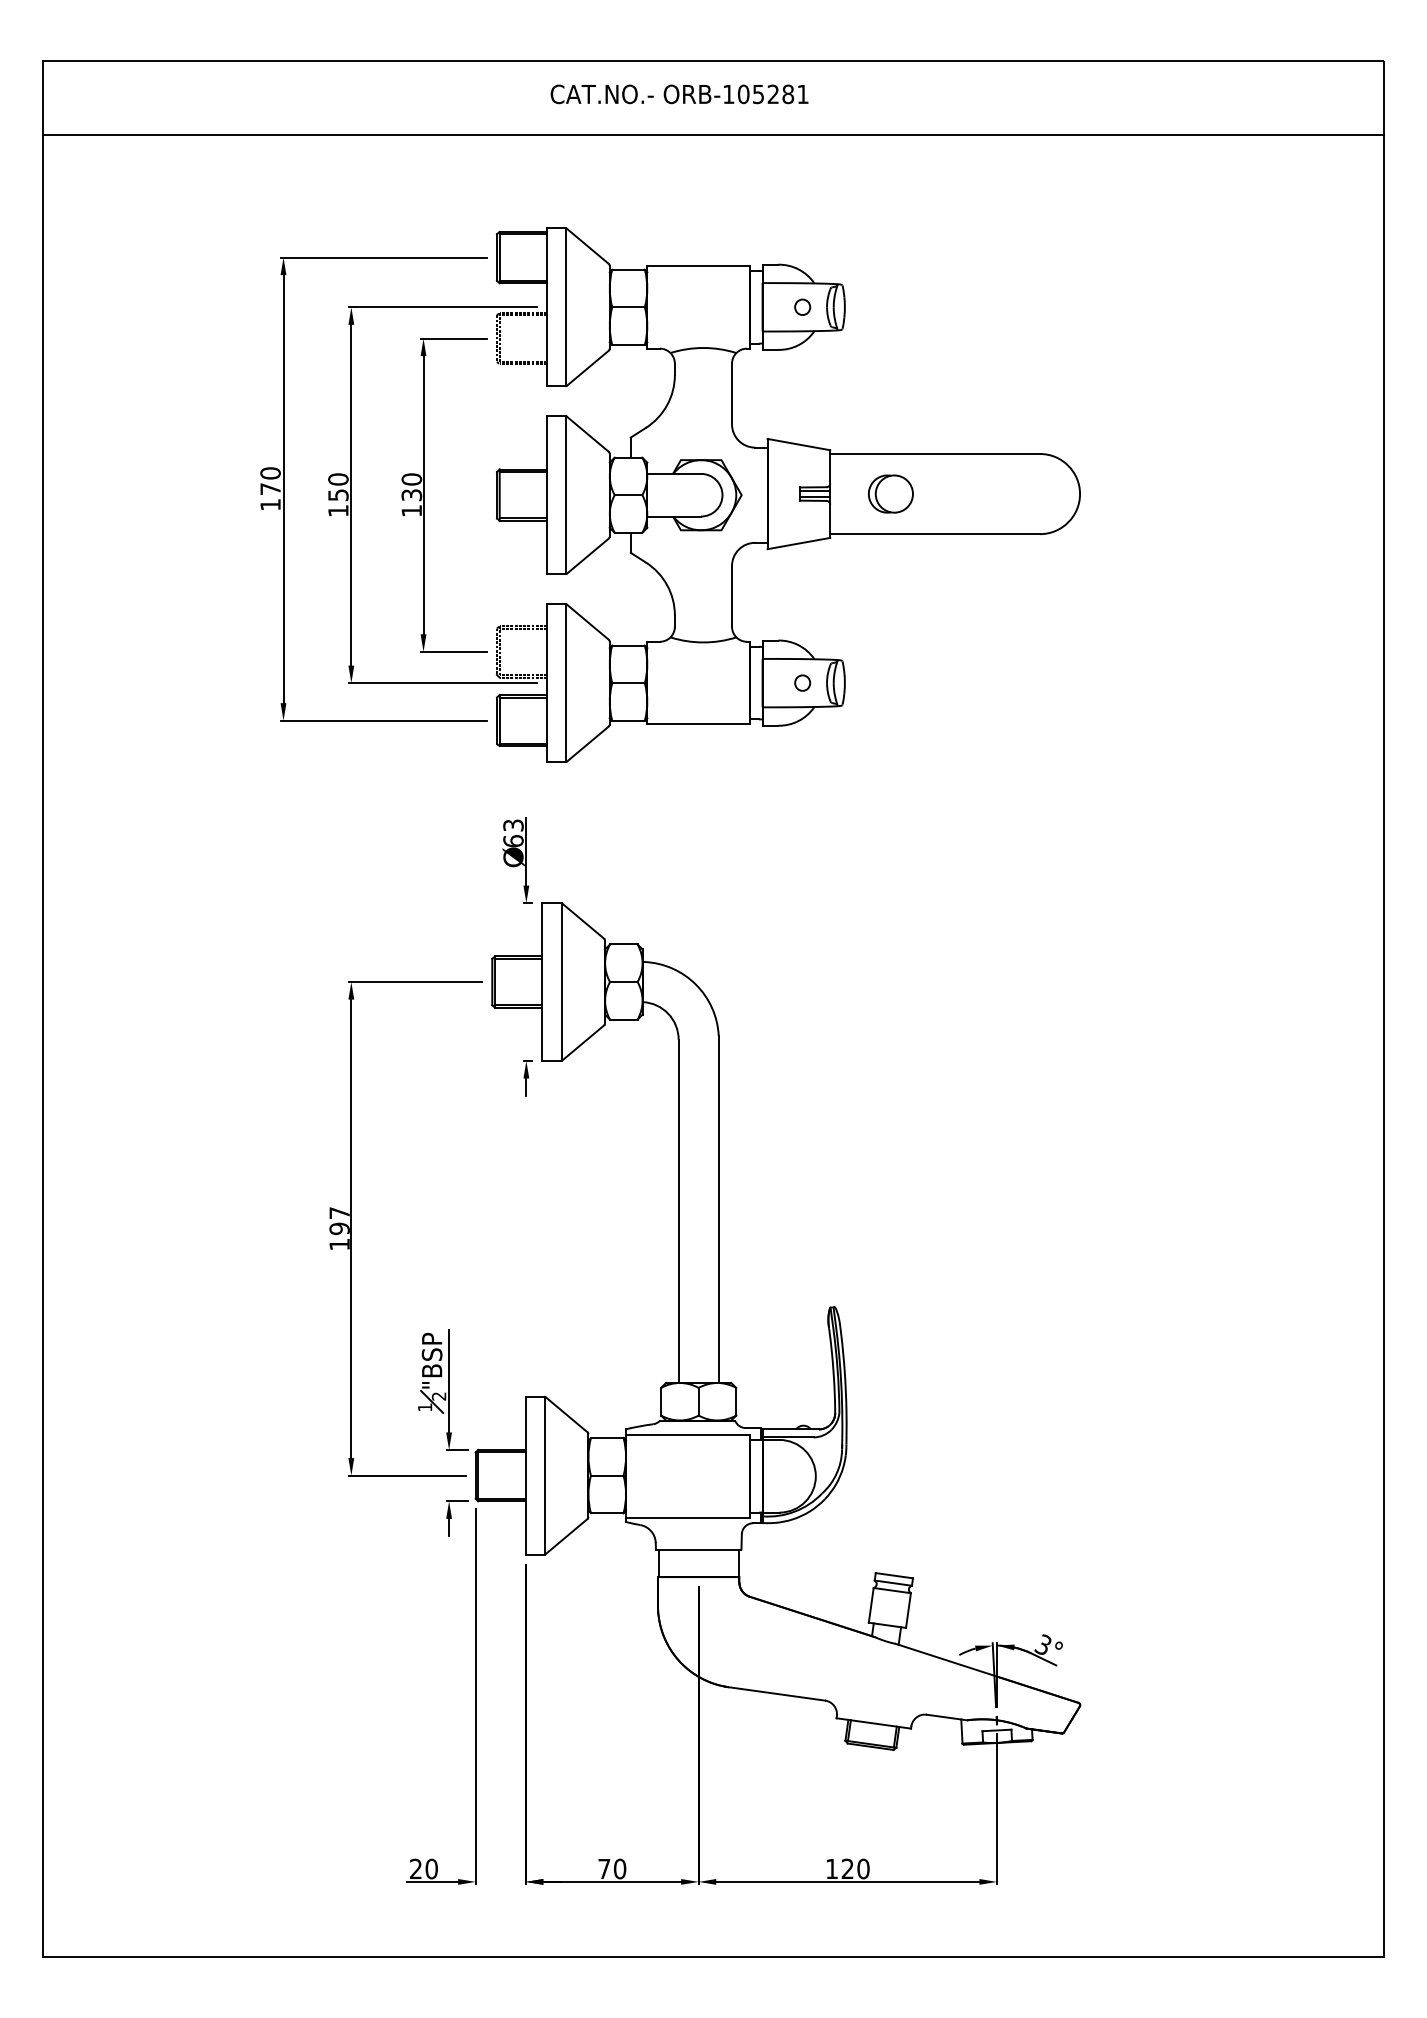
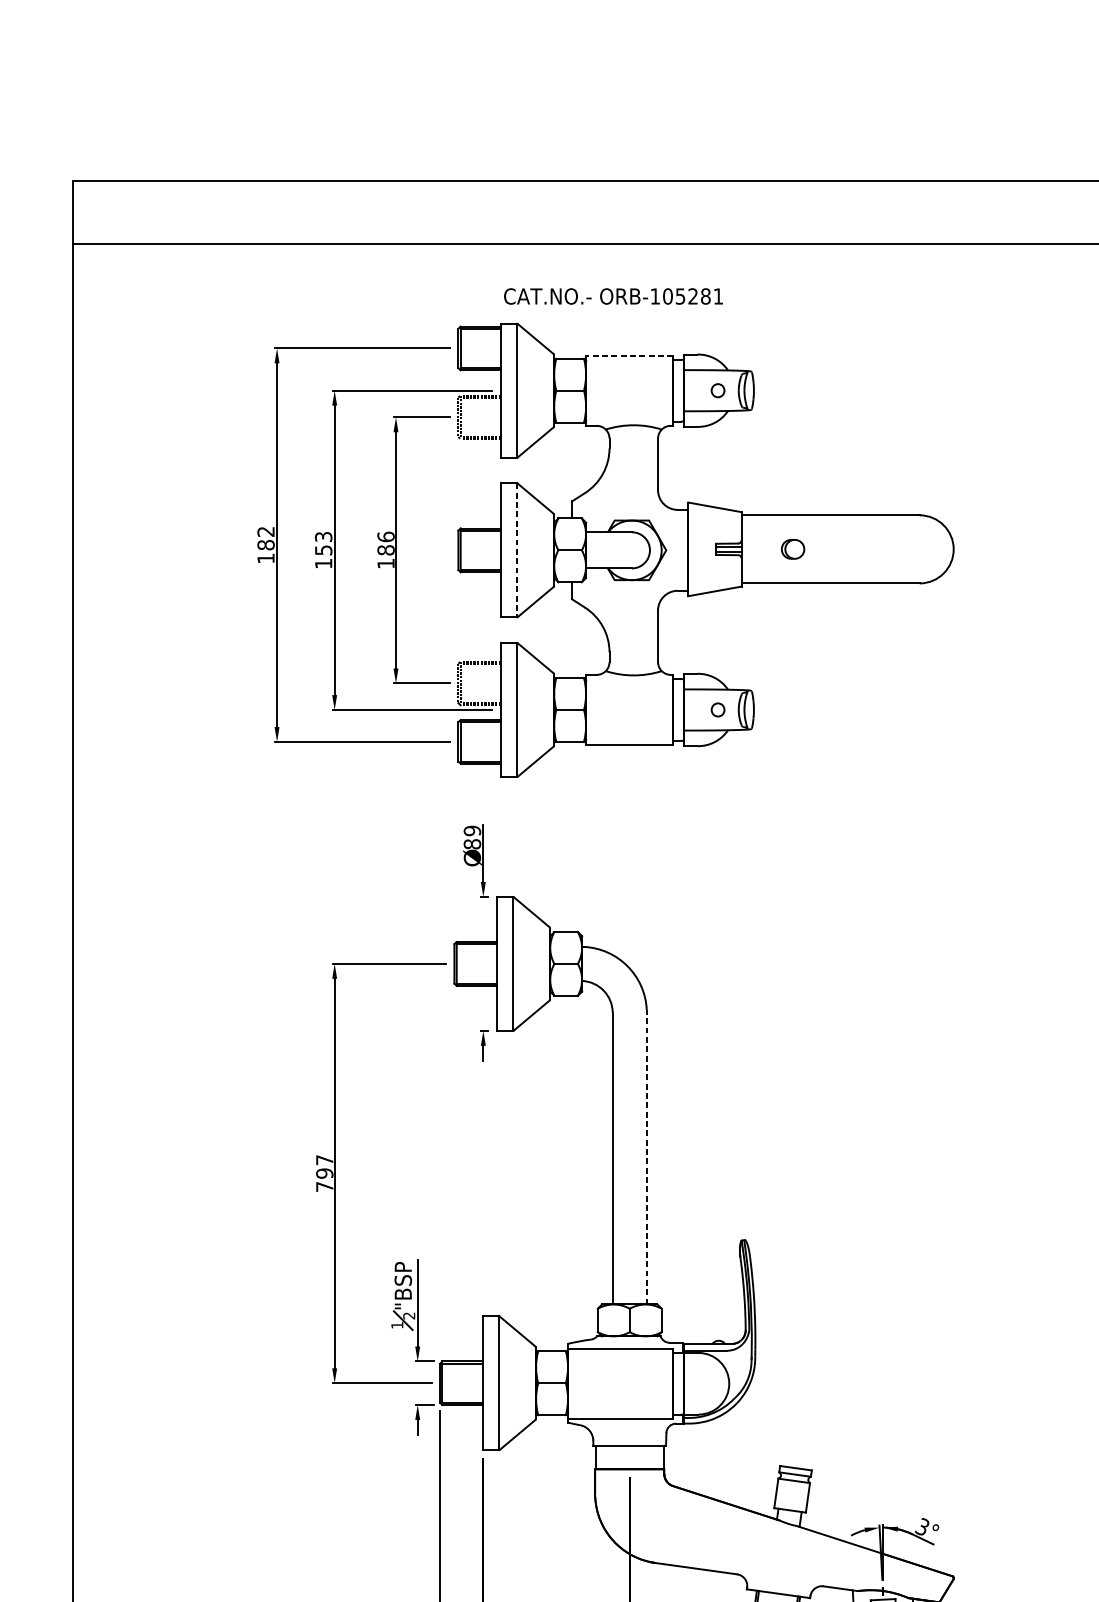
text: (679, 94) -> (613, 296), moved
line: (698, 265) -> (629, 355), solid -> dashed
text: (338, 479) -> (323, 537), 150 -> 153
text: (270, 481) -> (265, 538), 170 -> 182
text: (411, 487) -> (385, 543), 130 -> 186
part: (890, 493) -> (792, 548), size x0.6
line: (566, 495) -> (517, 550), solid -> dashed
text: (513, 833) -> (472, 837), 63 -> 89
line: (718, 1209) -> (646, 1157), solid -> dashed
text: (339, 1244) -> (324, 1186), 197 -> 797

